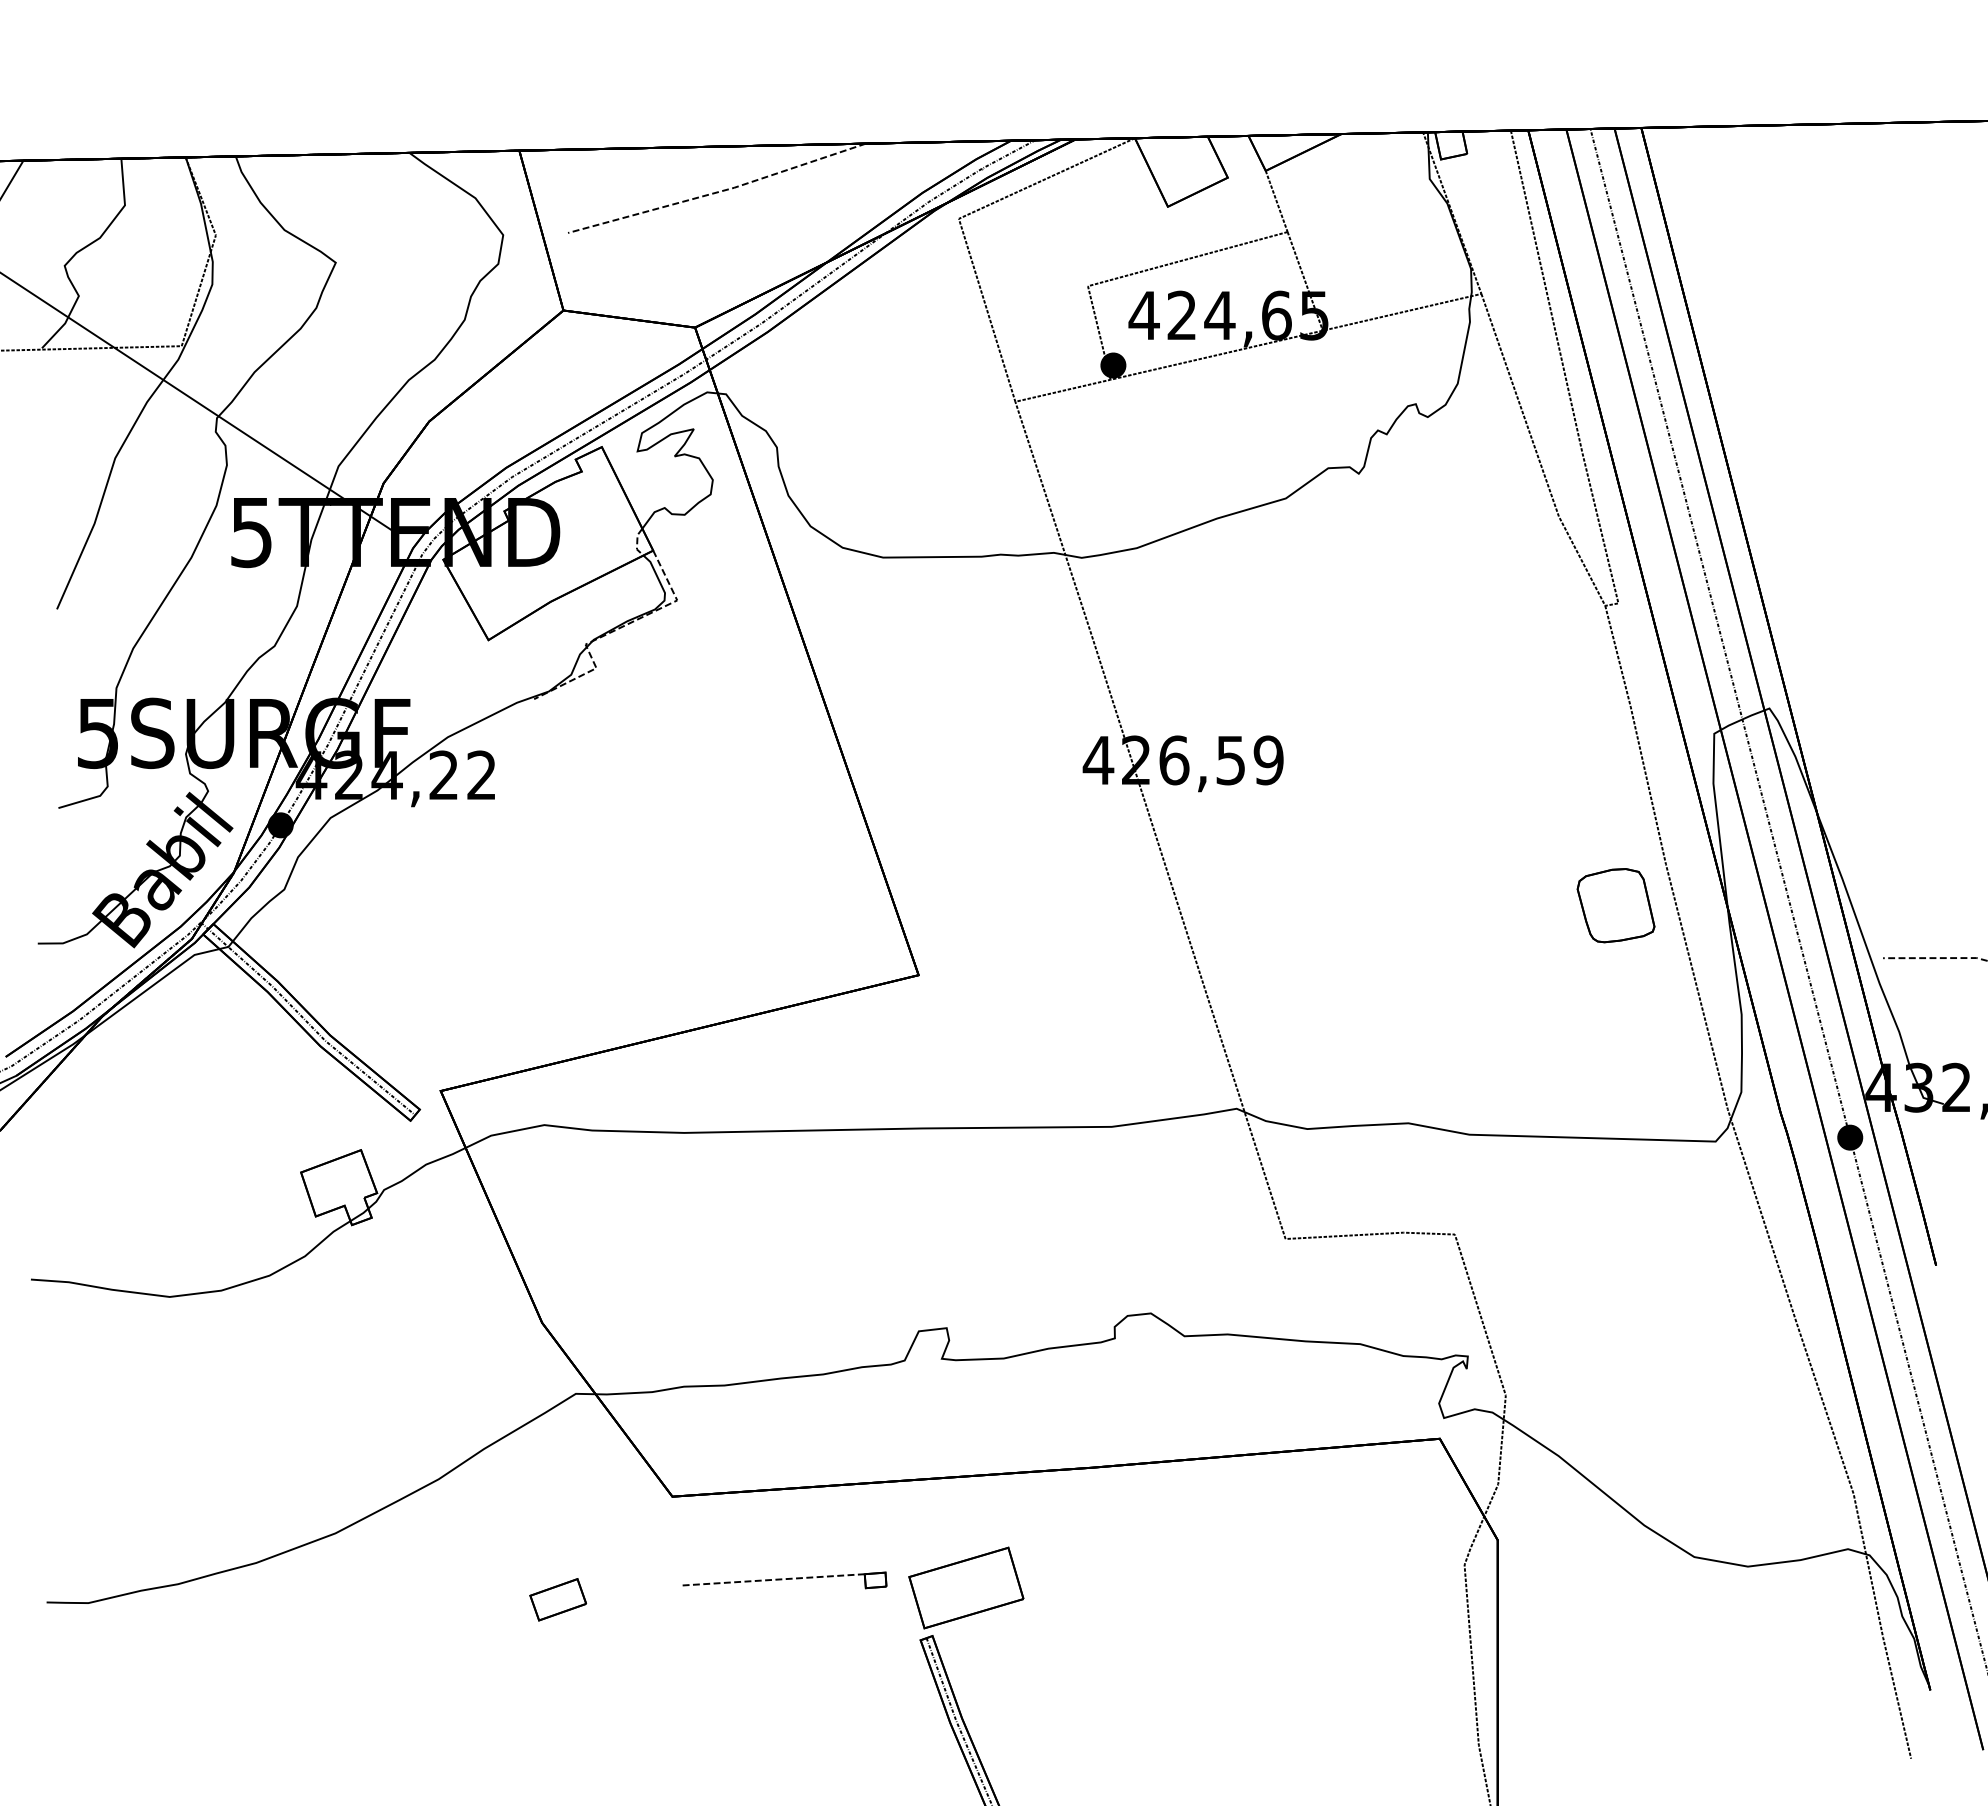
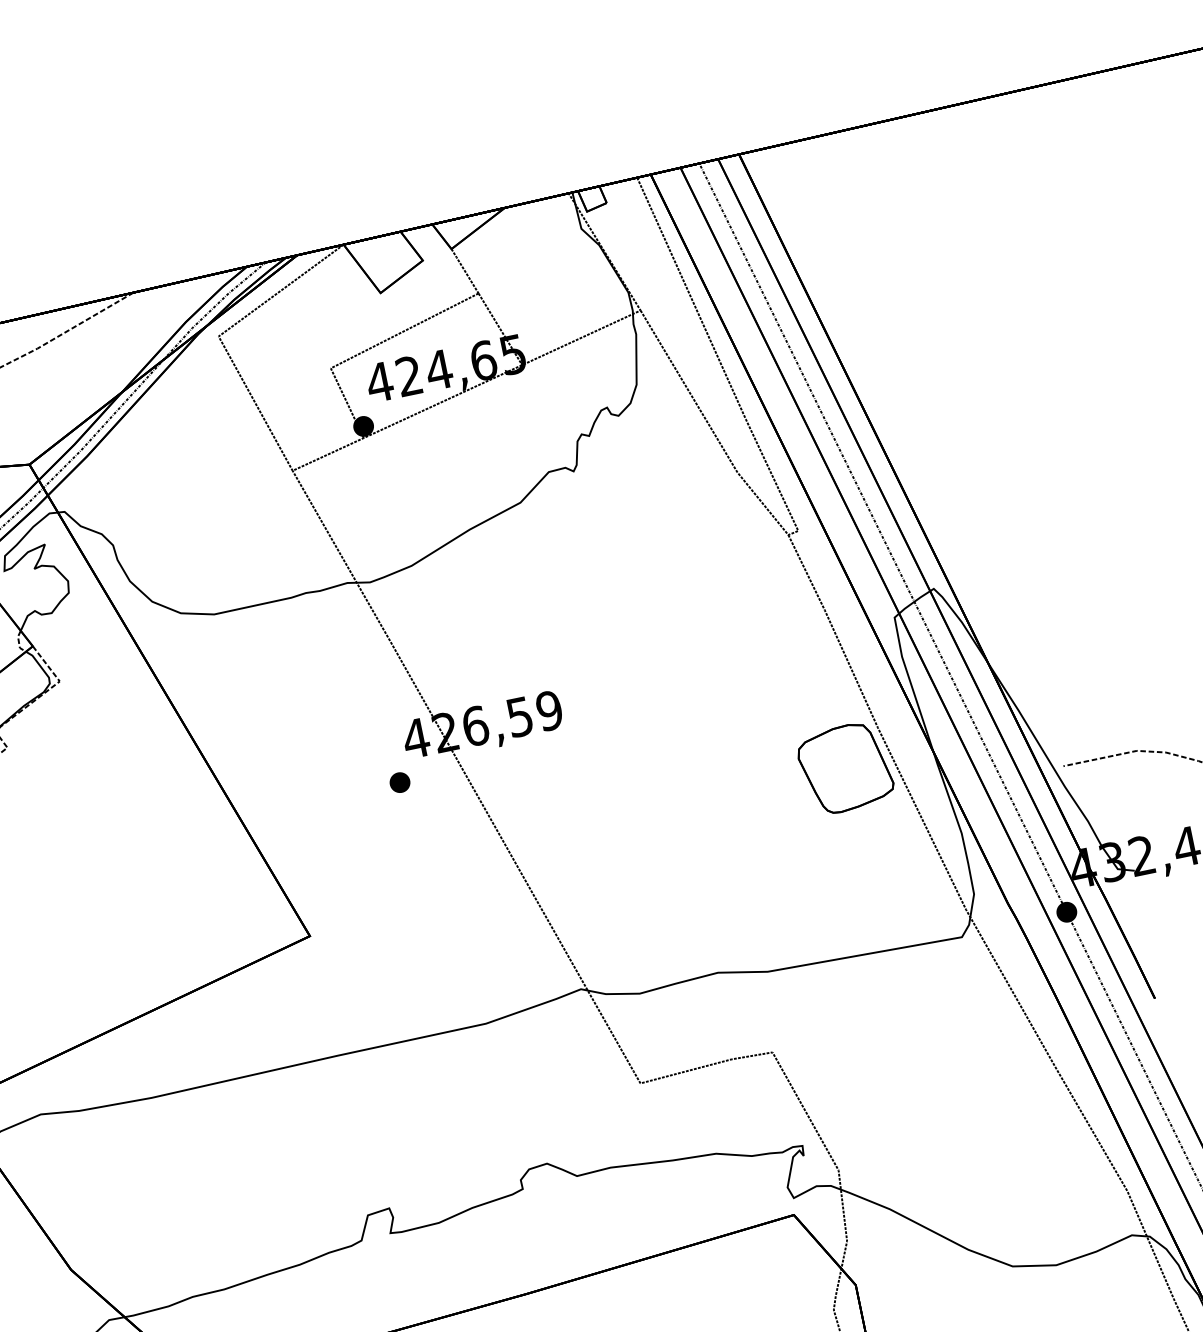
part: (1067, 810) -> (399, 782), added
part: (1615, 905) -> (845, 768), size x1.43

